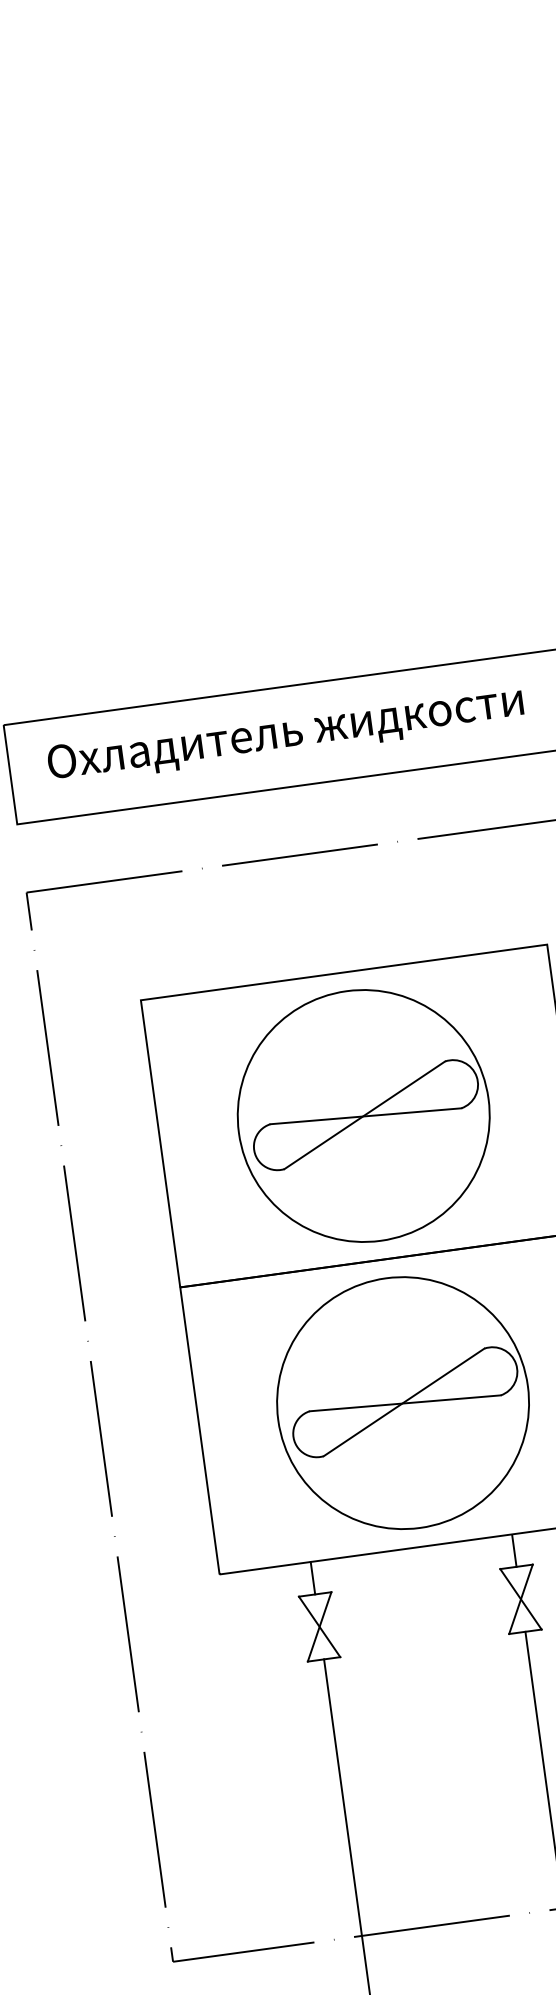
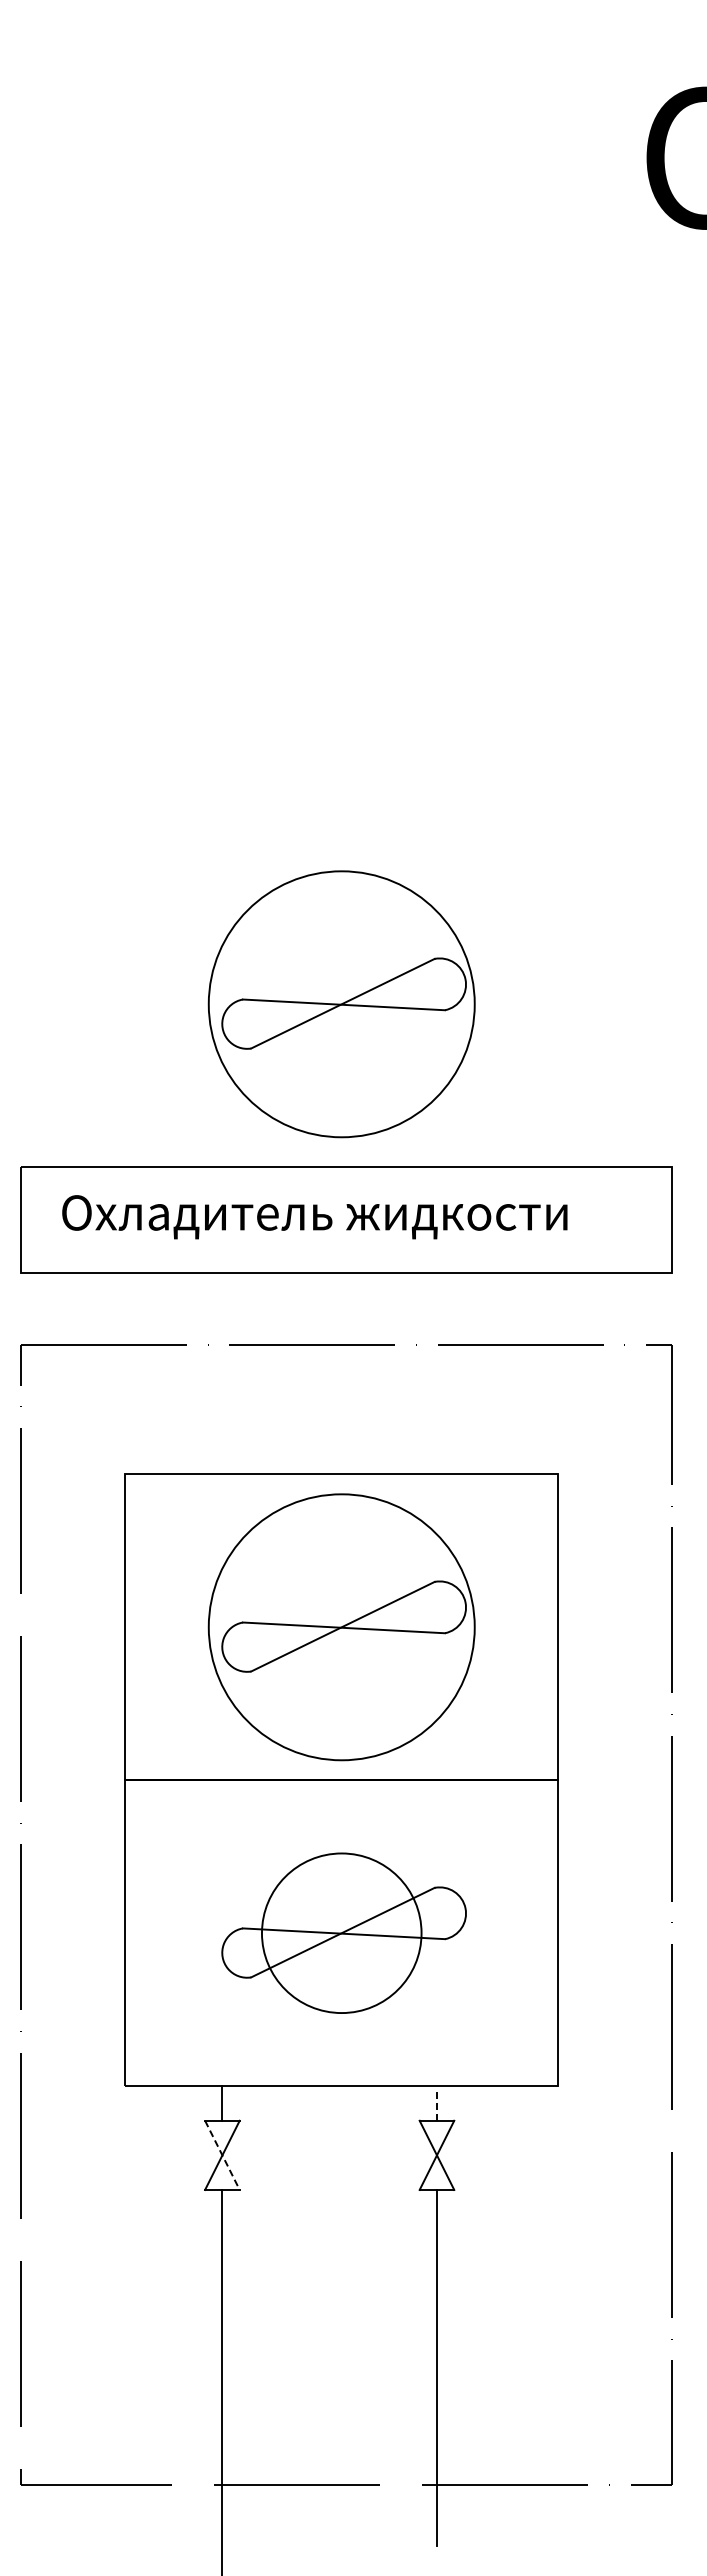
part: (283, 531) -> (341, 1004), added
circle: (402, 1403) -> (341, 1933), size x0.6
line: (514, 1551) -> (436, 2104), solid -> dashed
line: (319, 1627) -> (222, 2155), solid -> dashed

